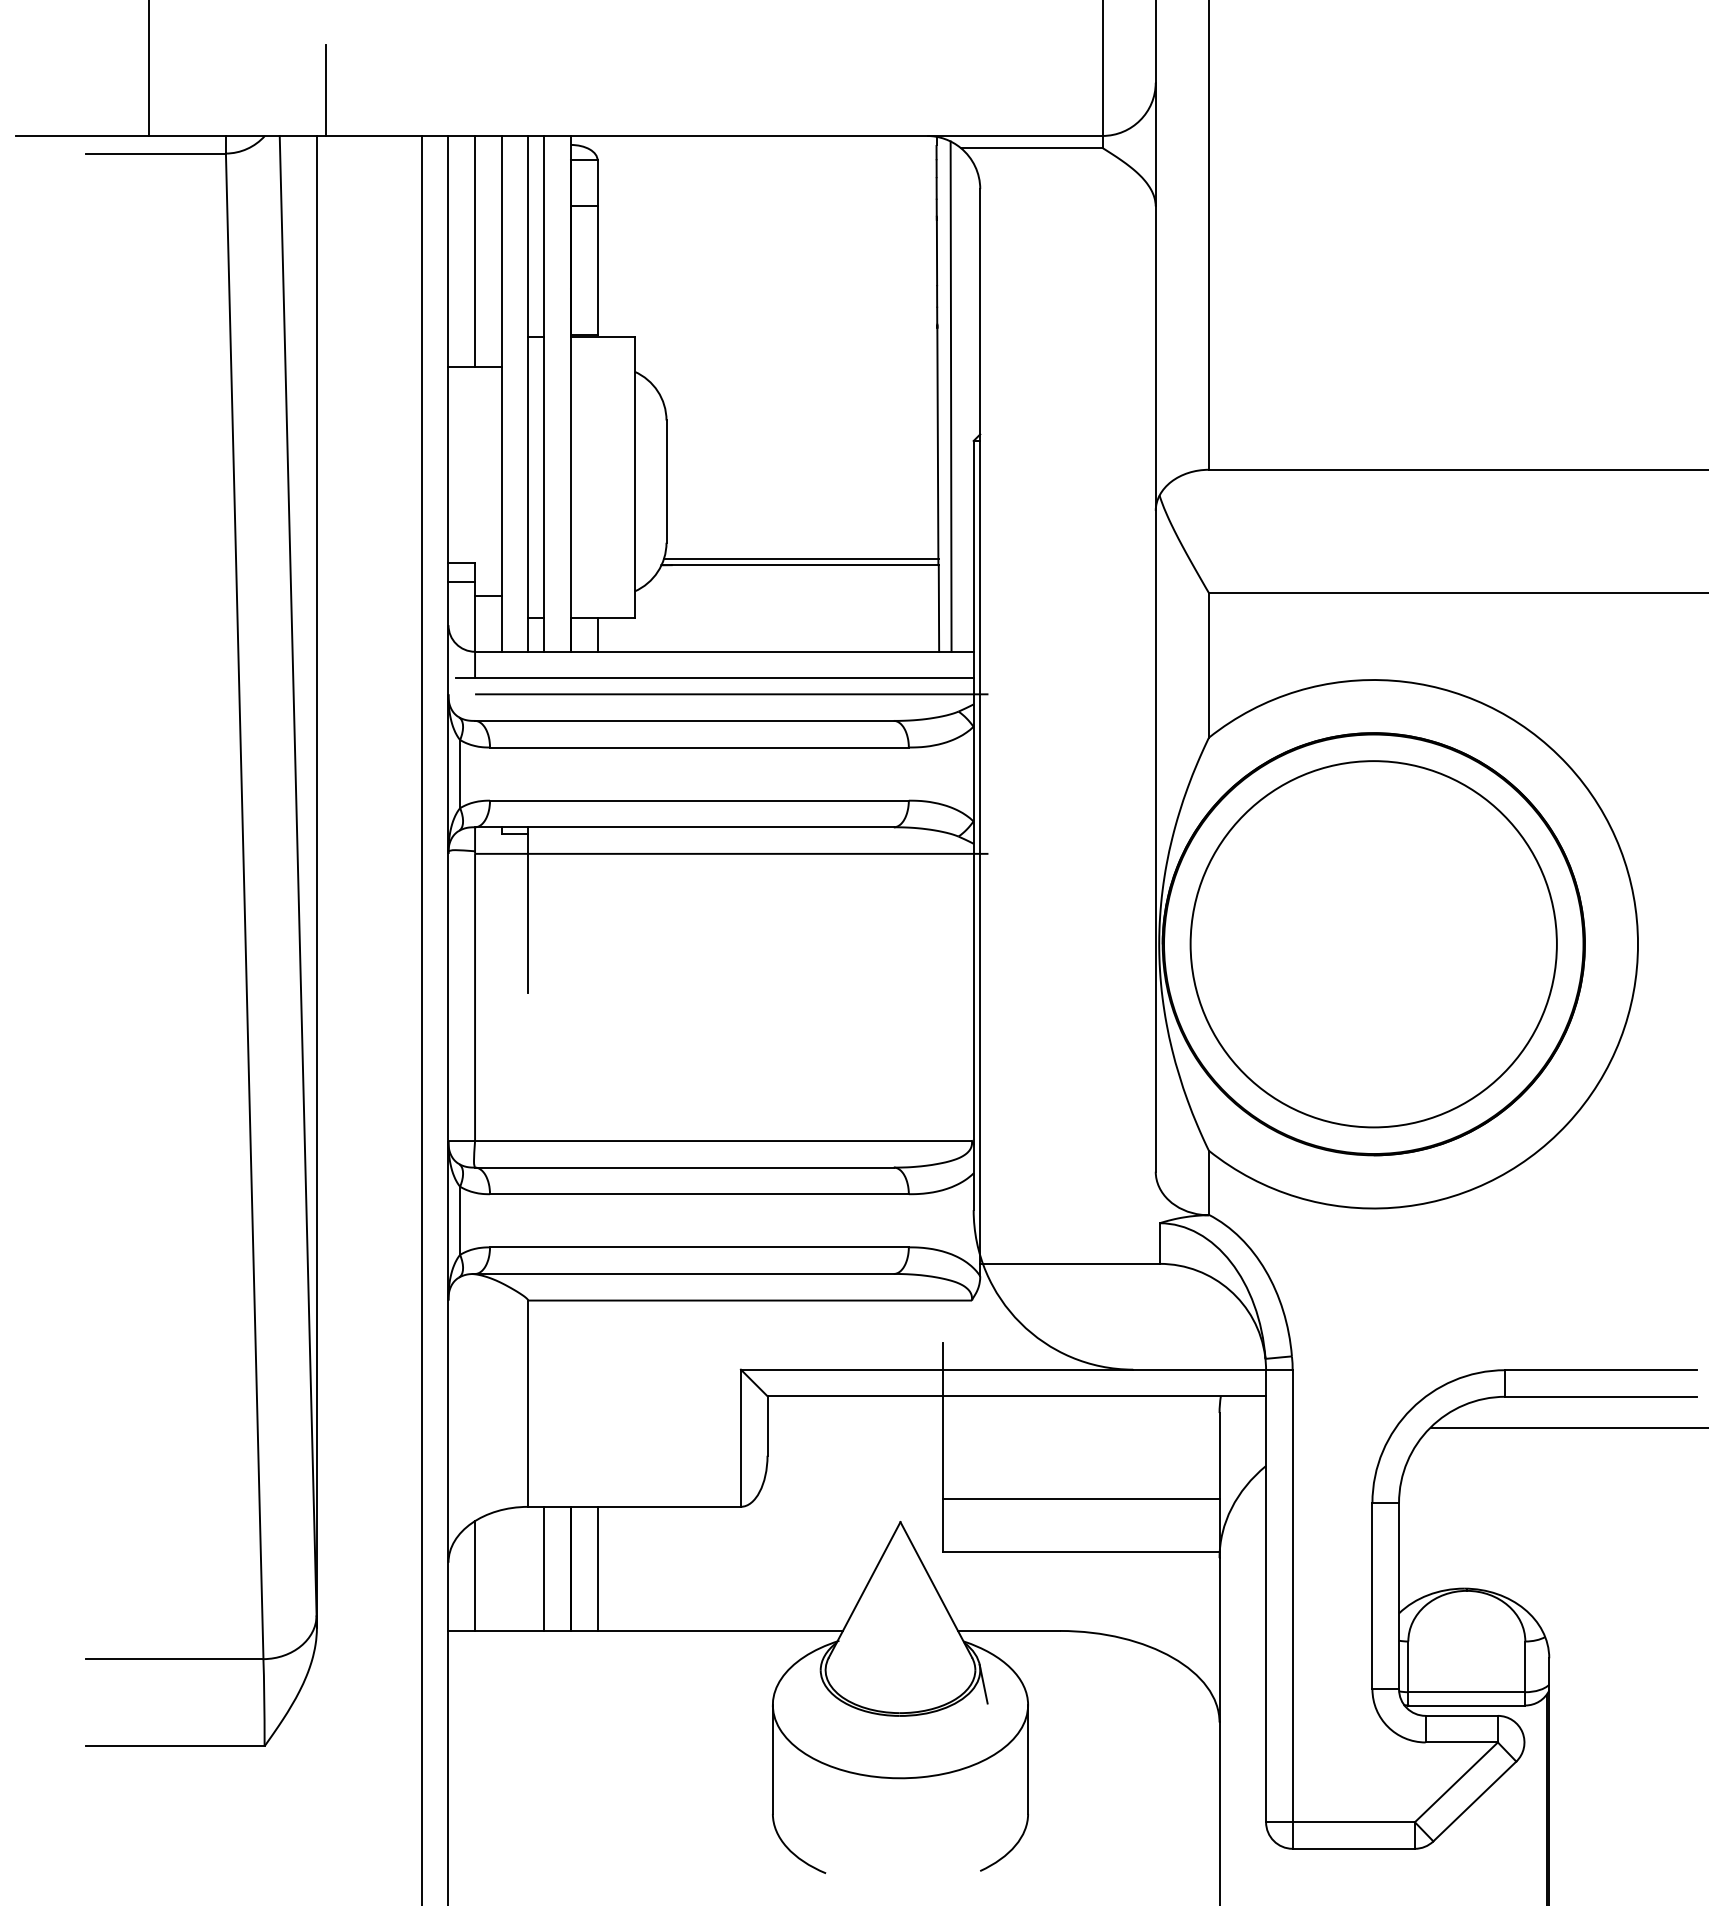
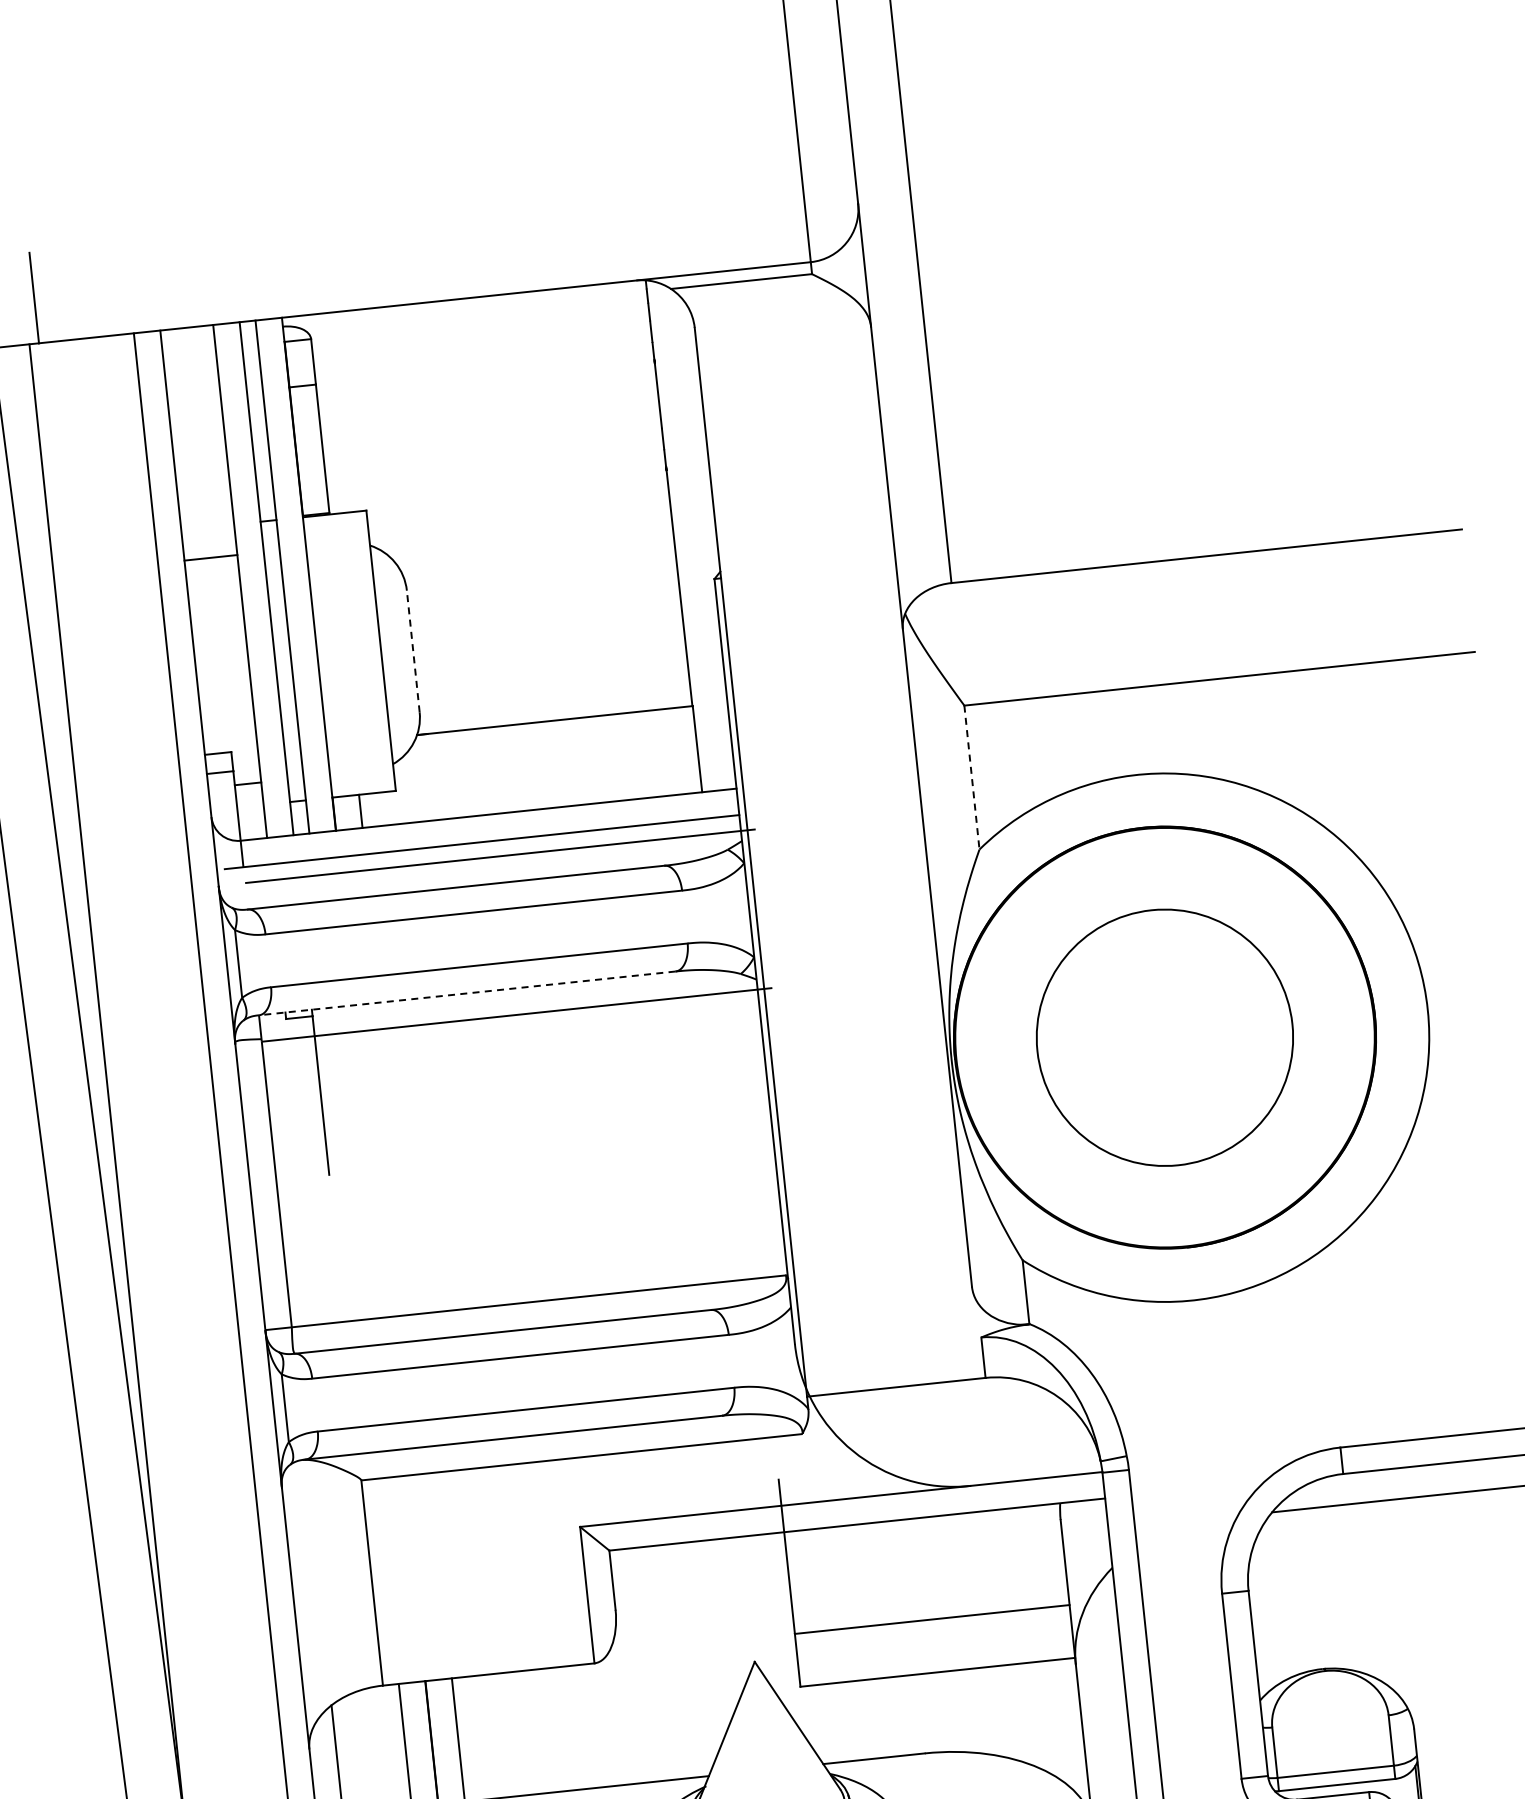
line: (475, 251) -> (199, 442), removed
line: (950, 396) -> (686, 537), removed
line: (666, 481) -> (413, 651), solid -> dashed
line: (801, 558) -> (555, 713), removed
line: (1208, 665) -> (971, 777), solid -> dashed
line: (683, 827) -> (466, 993), solid -> dashed
circle: (1373, 944) -> (1164, 1037), size x0.7

